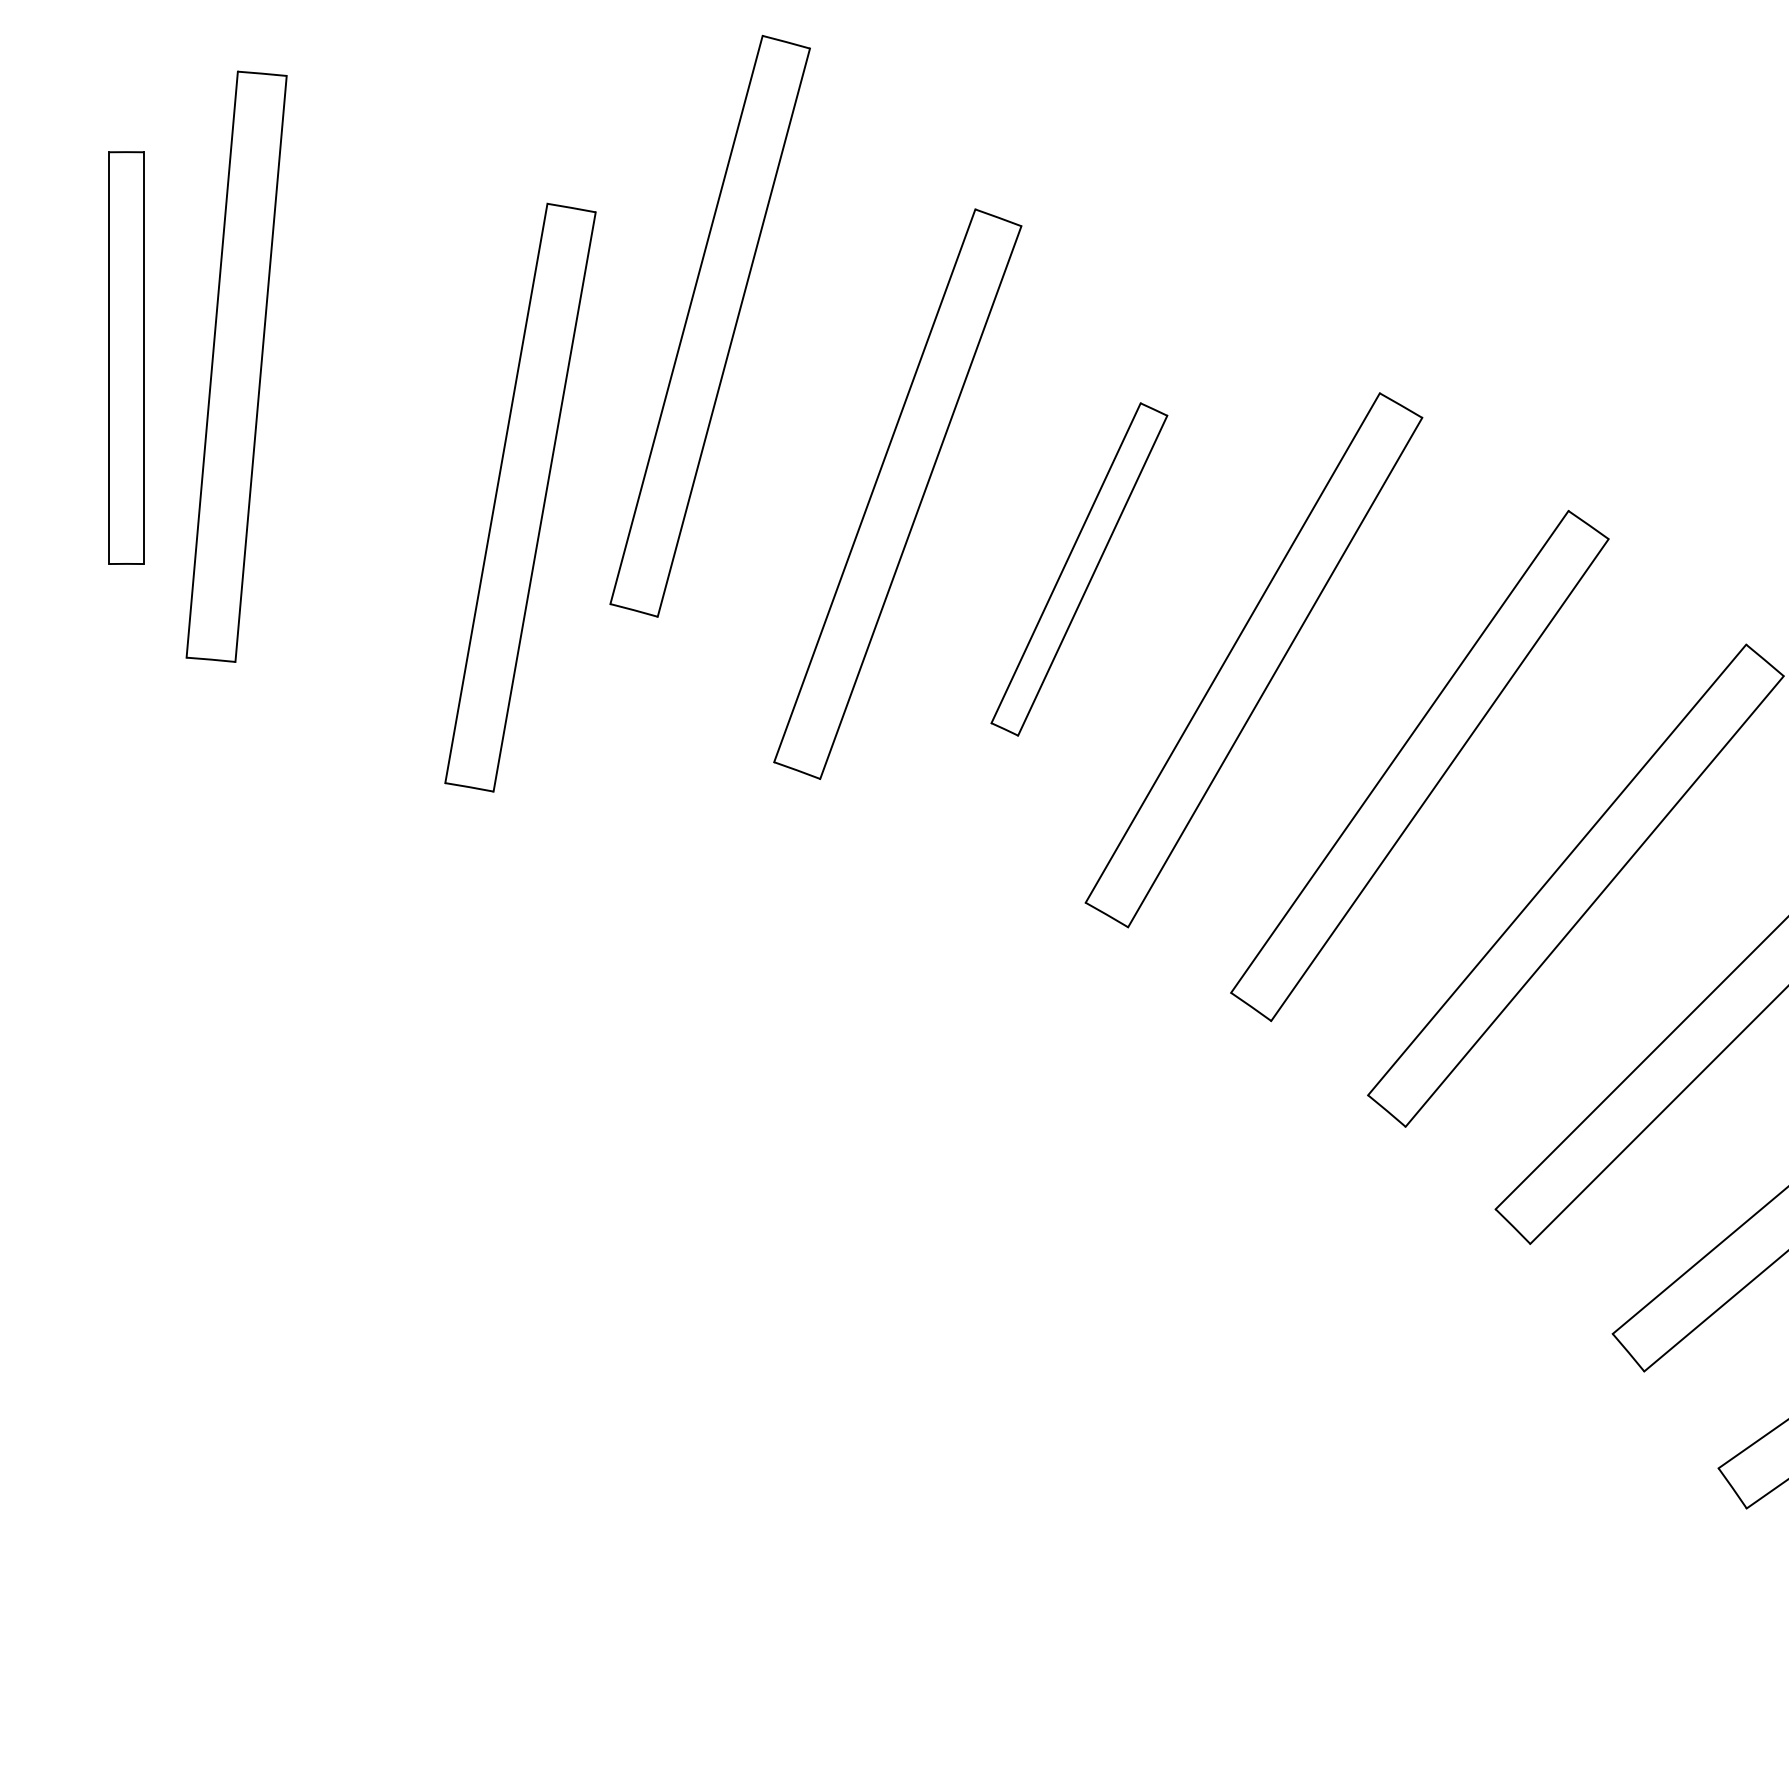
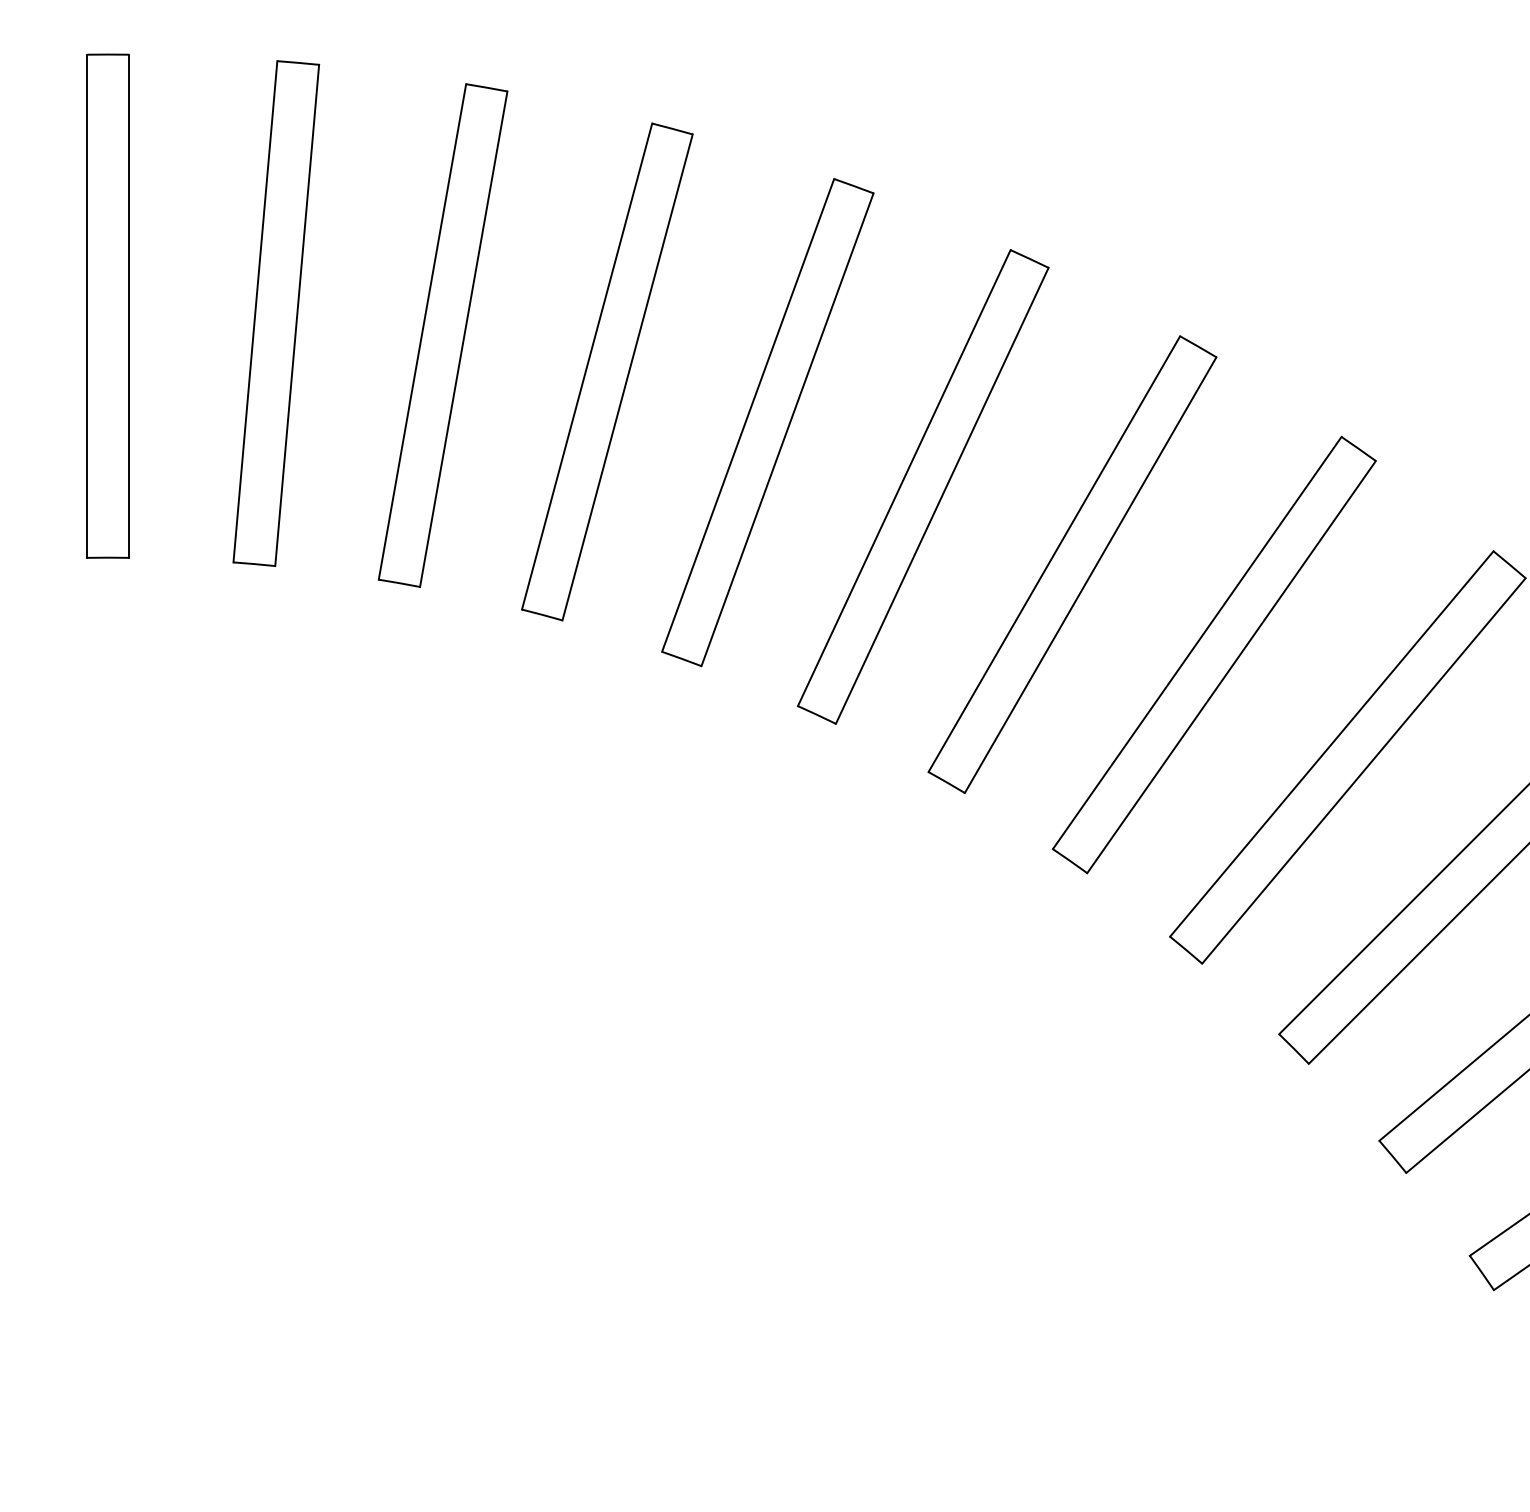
part: (710, 325) -> (607, 371), moved
part: (125, 357) -> (107, 305), size x1.43
part: (236, 366) -> (276, 313), moved
part: (519, 497) -> (442, 335), moved
part: (1078, 568) -> (922, 486), size x1.67

